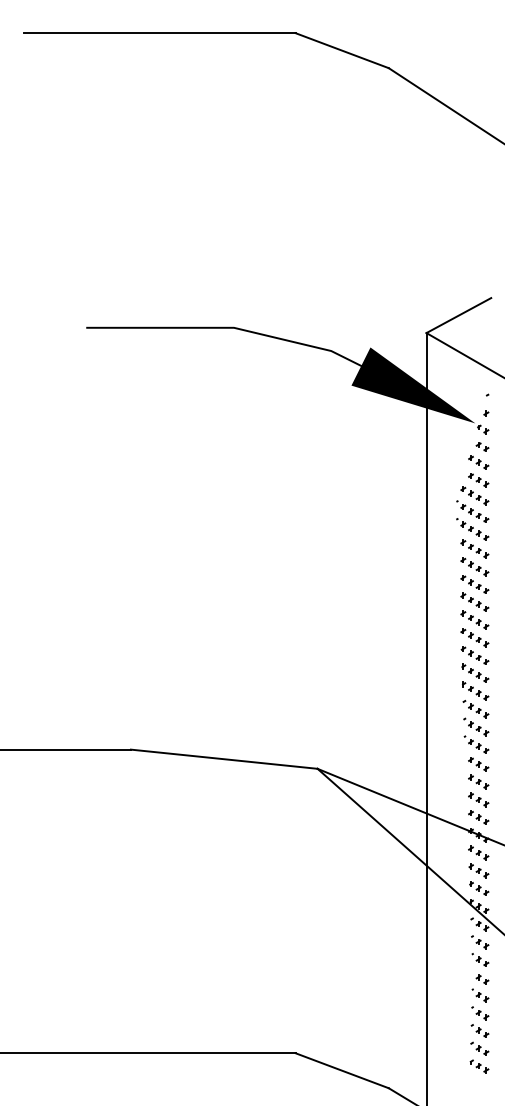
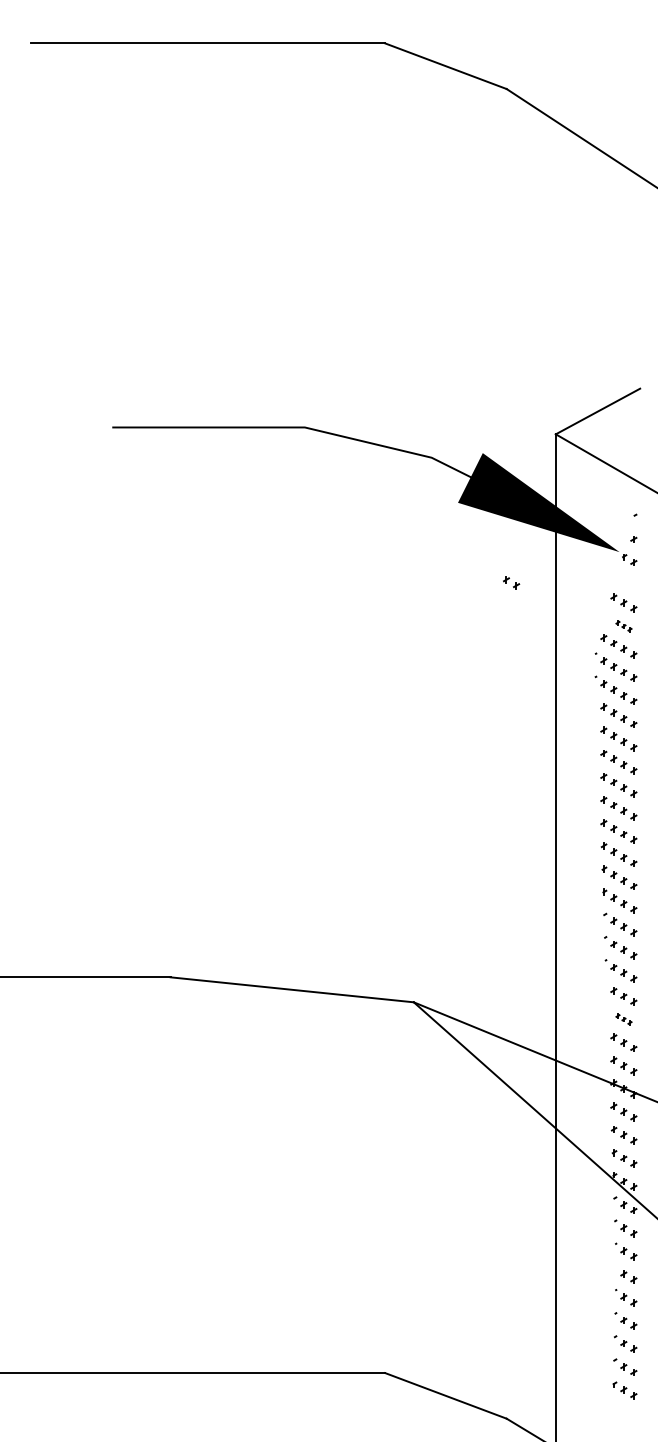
part: (482, 446) -> (511, 582), moved
part: (478, 480) -> (623, 626), size x0.6
part: (478, 781) -> (623, 1018), size x0.6

